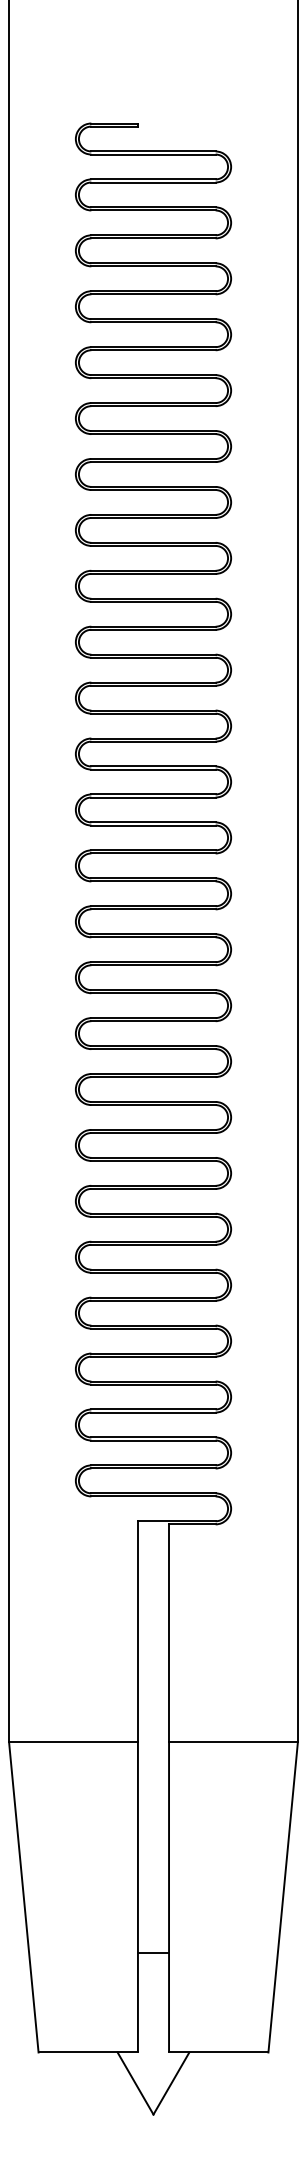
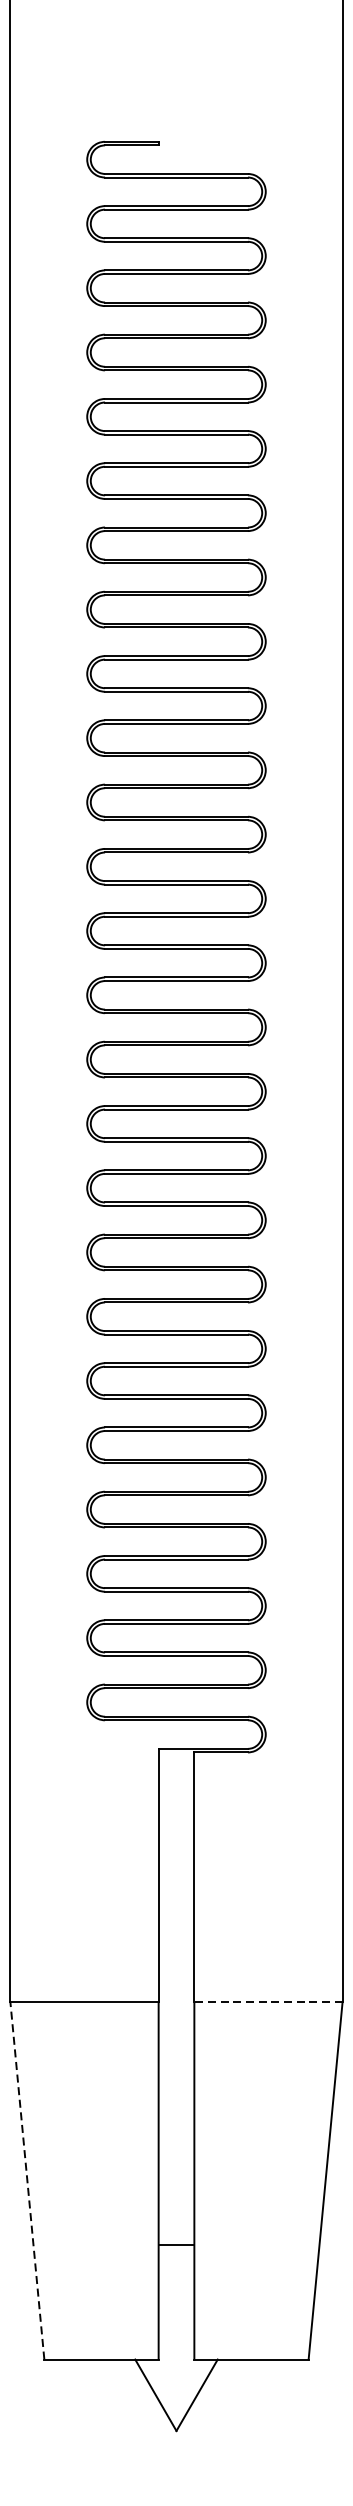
line: (232, 1741) -> (267, 2002), solid -> dashed
line: (23, 1896) -> (27, 2180), solid -> dashed

